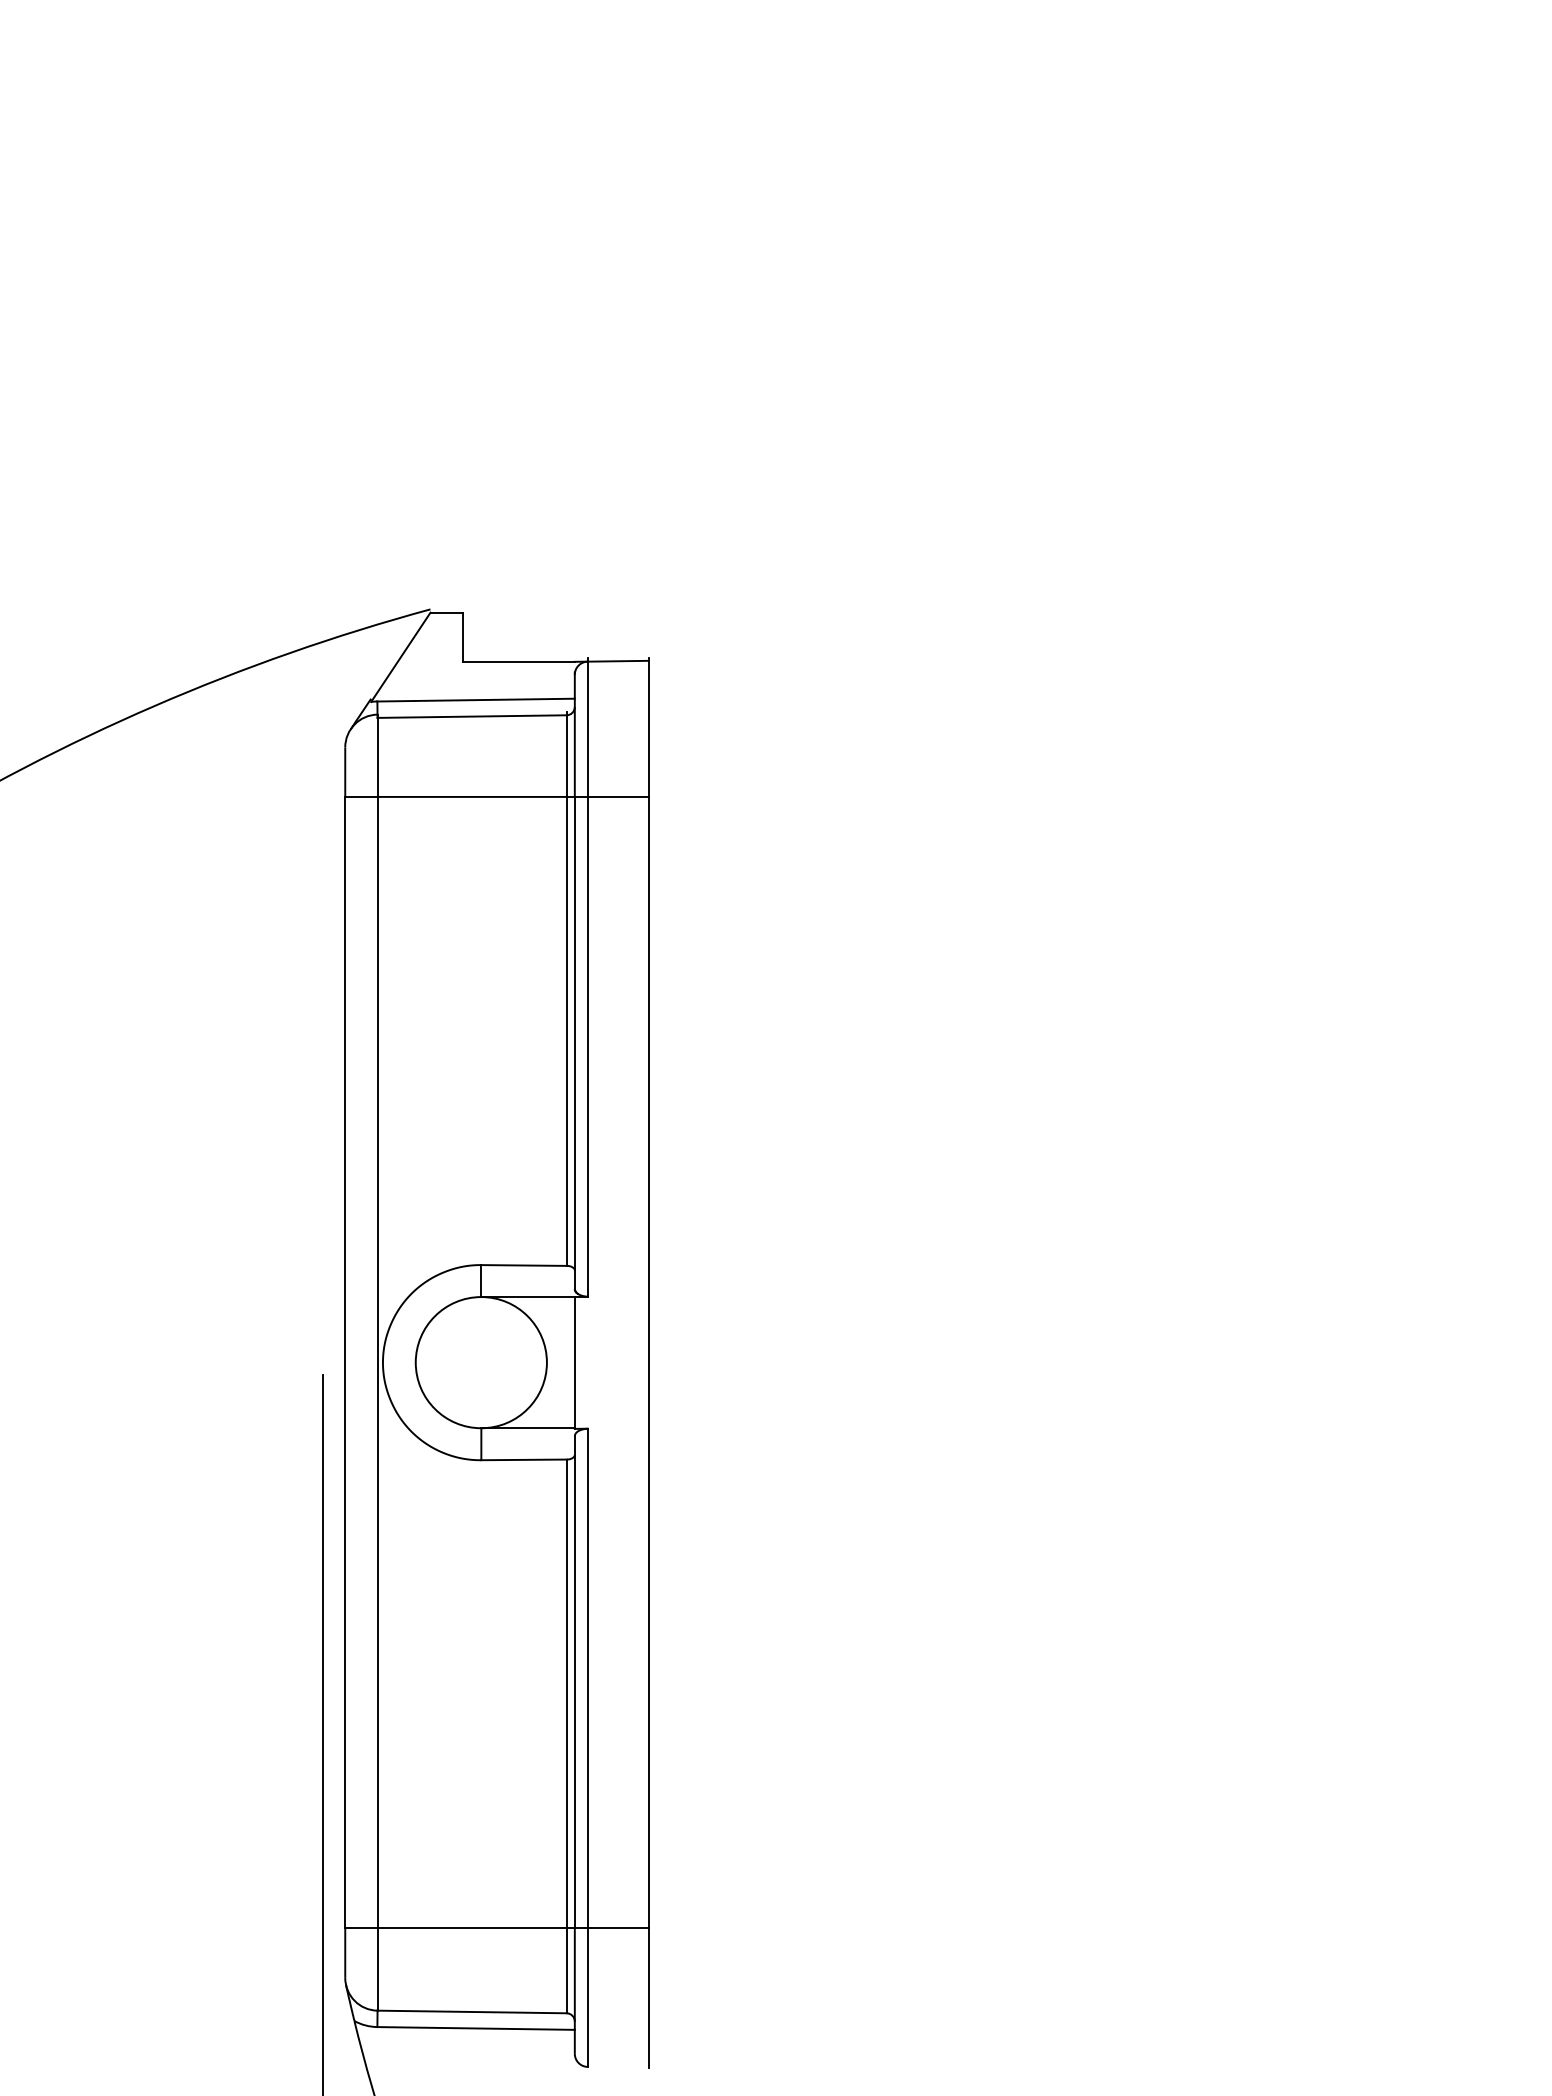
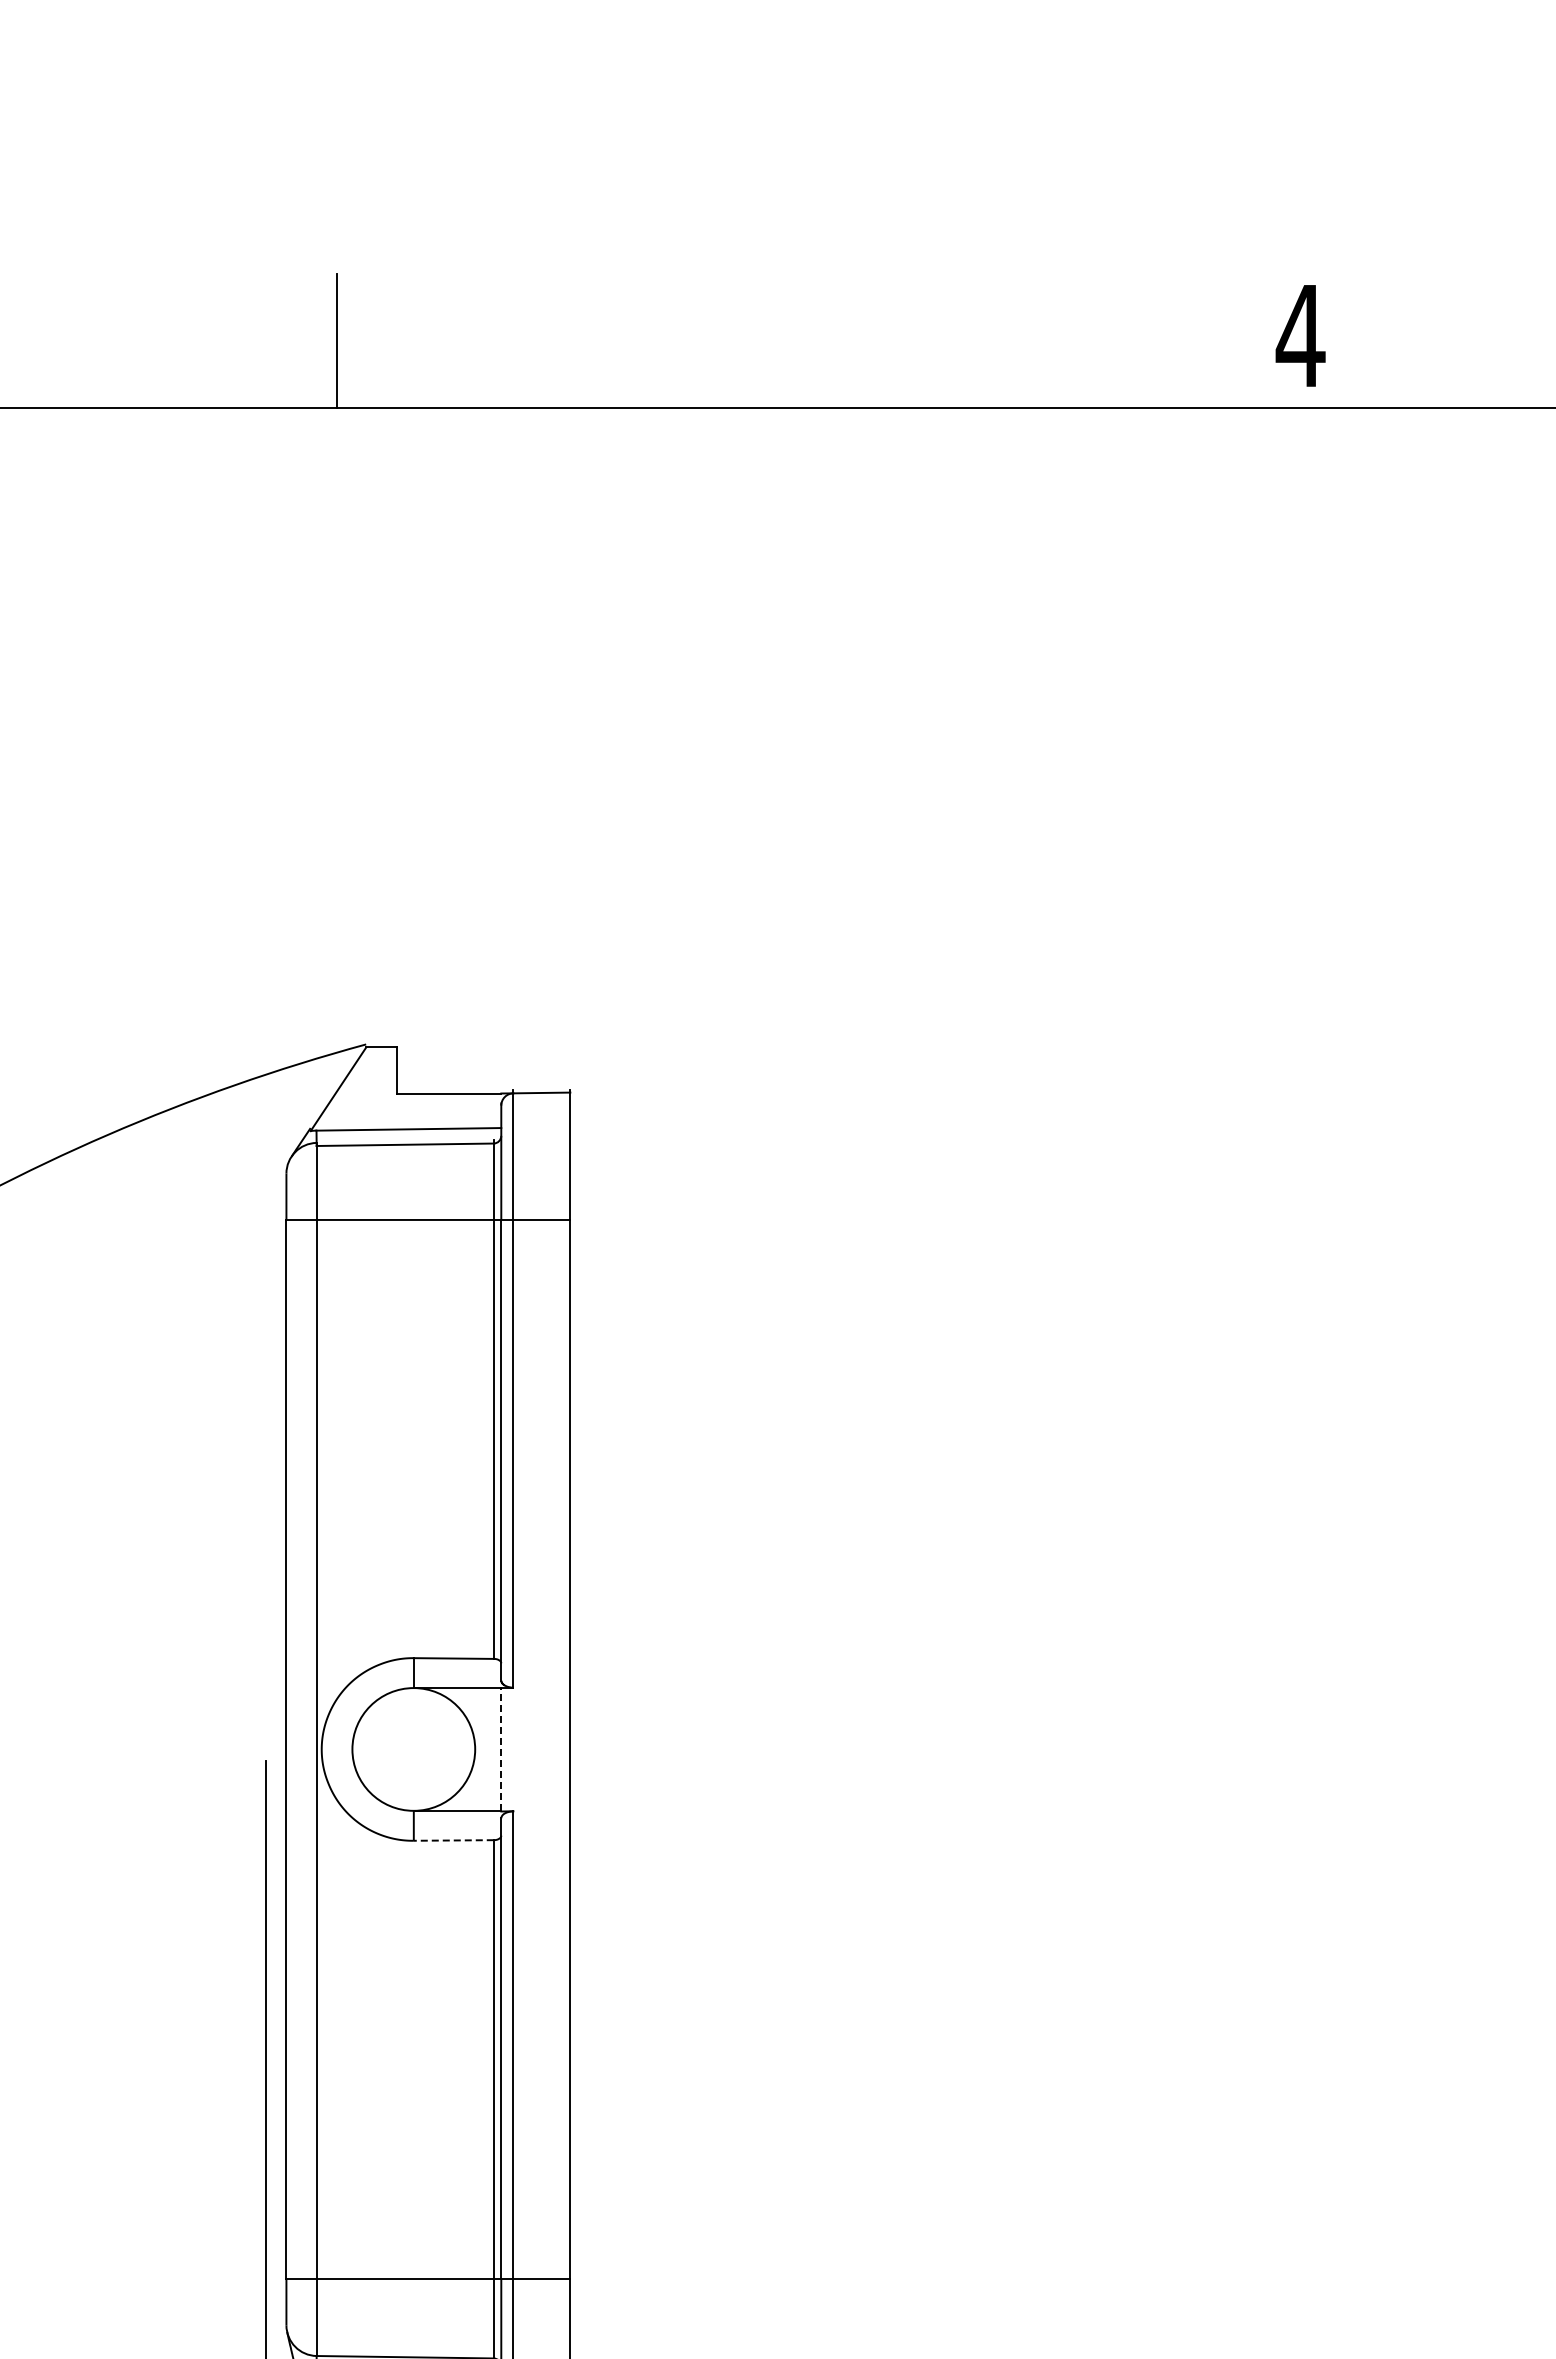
line: (575, 1361) -> (501, 1748), solid -> dashed
line: (523, 1459) -> (453, 1840), solid -> dashed

